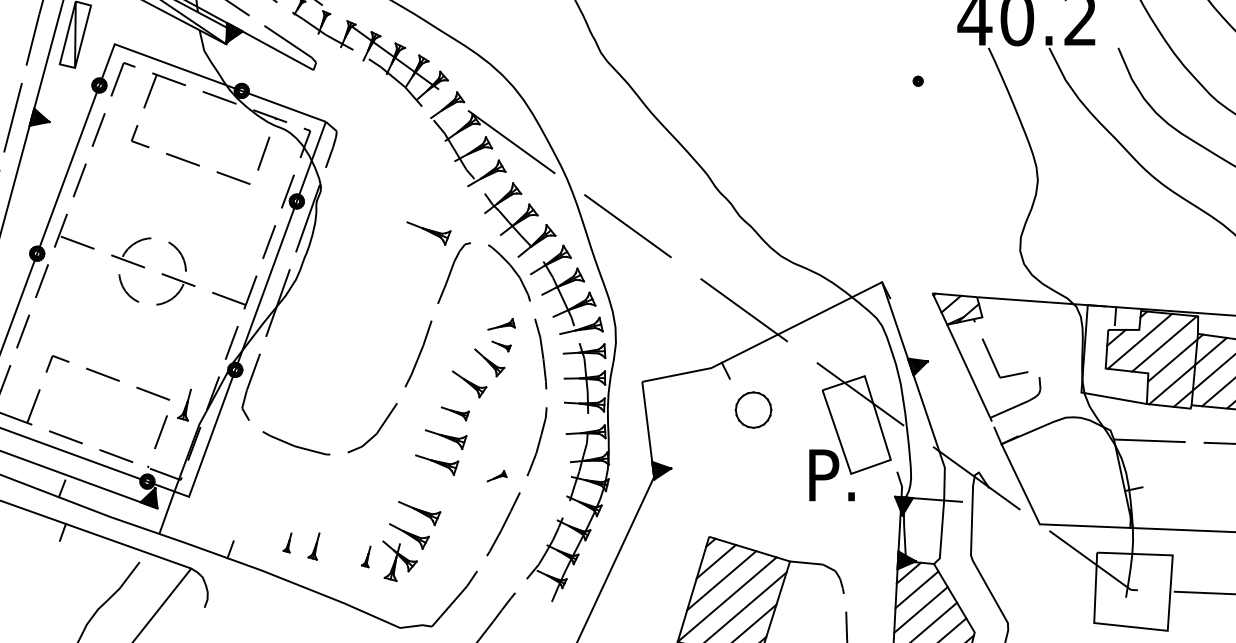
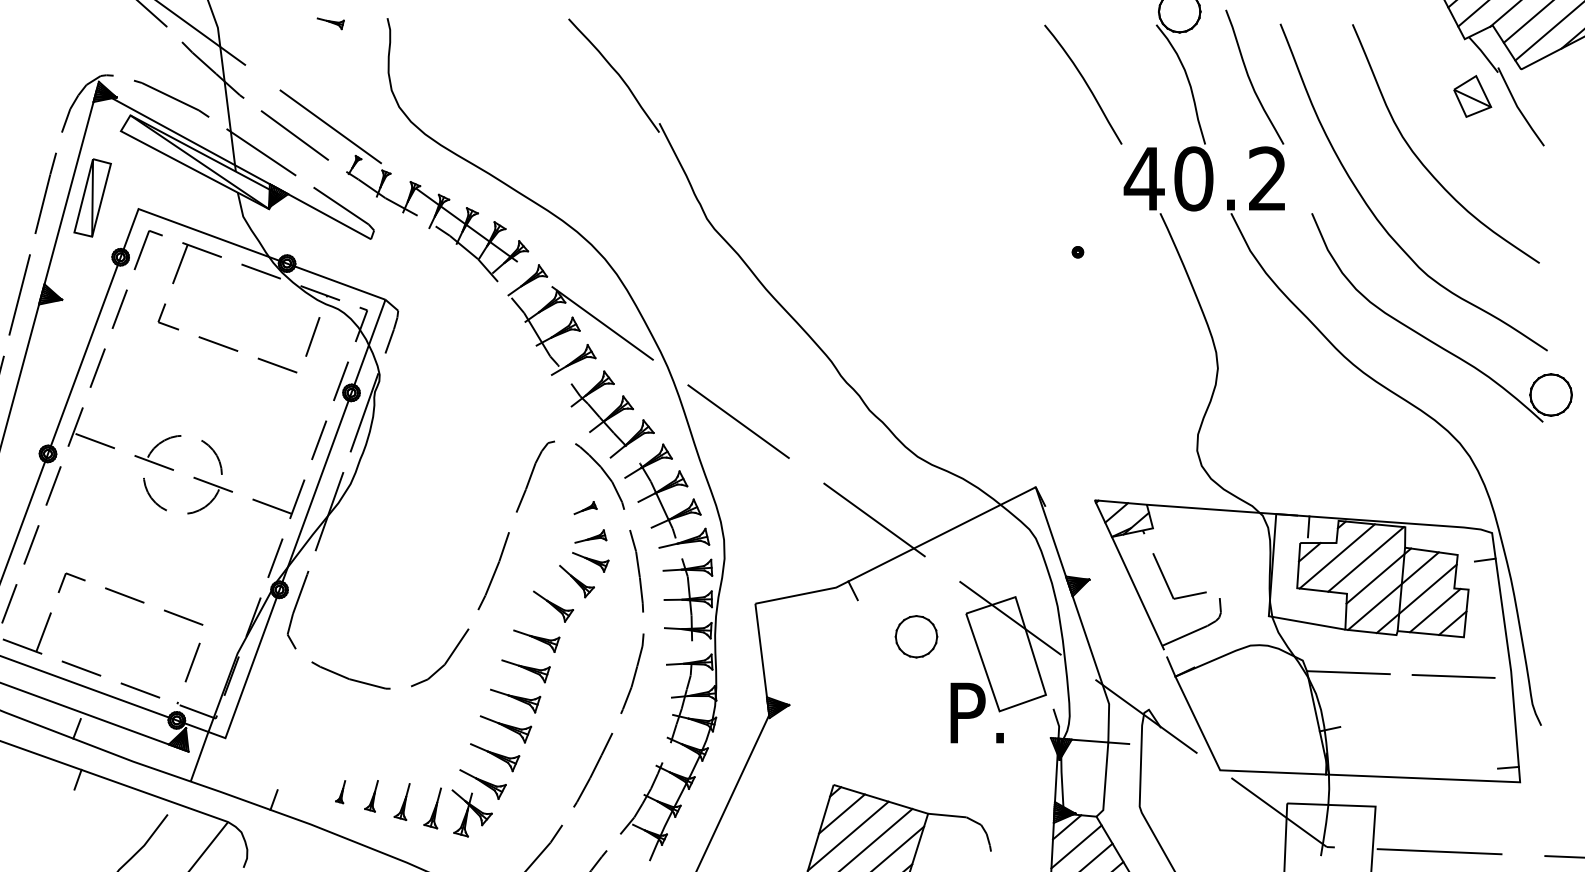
part: (428, 233) -> (505, 729), moved
part: (501, 346) -> (590, 562), size x1.67
part: (183, 404) -> (401, 801), moved
part: (753, 409) -> (916, 636), moved
part: (455, 413) -> (536, 640), size x1.43
part: (496, 476) -> (585, 508), moved
part: (366, 556) -> (432, 808), size x1.67

